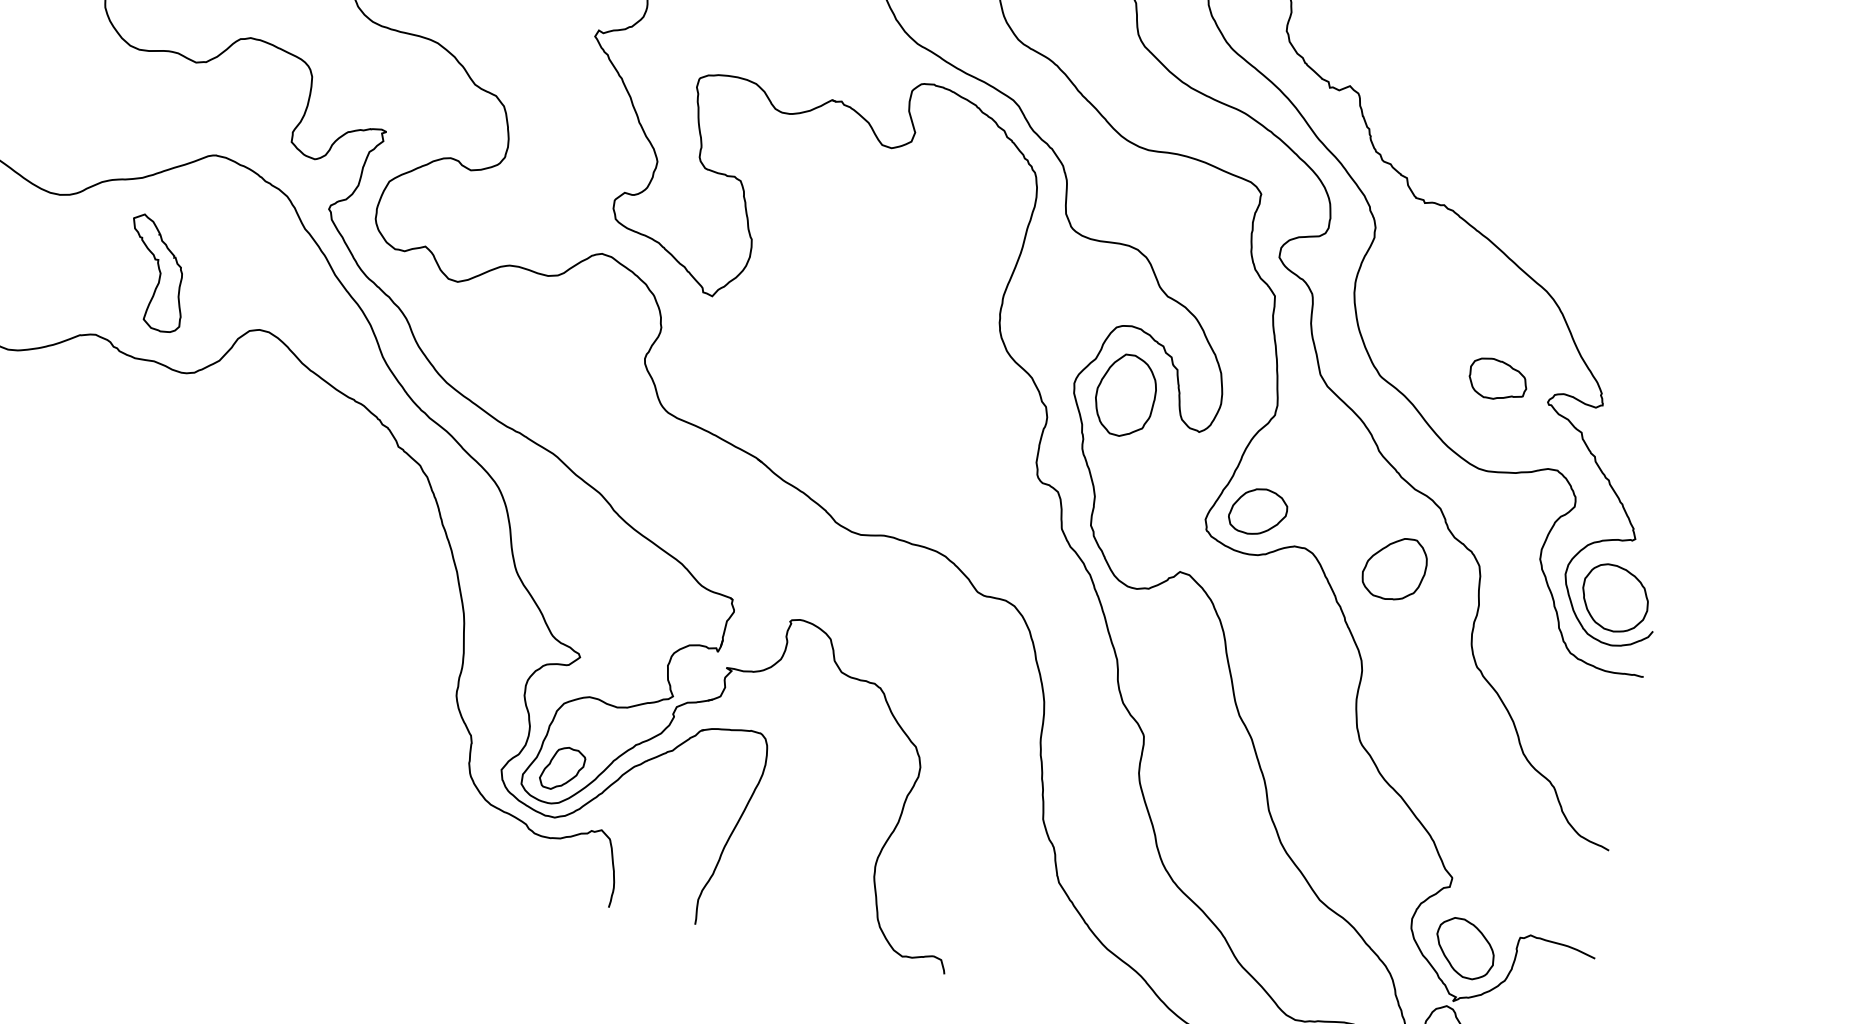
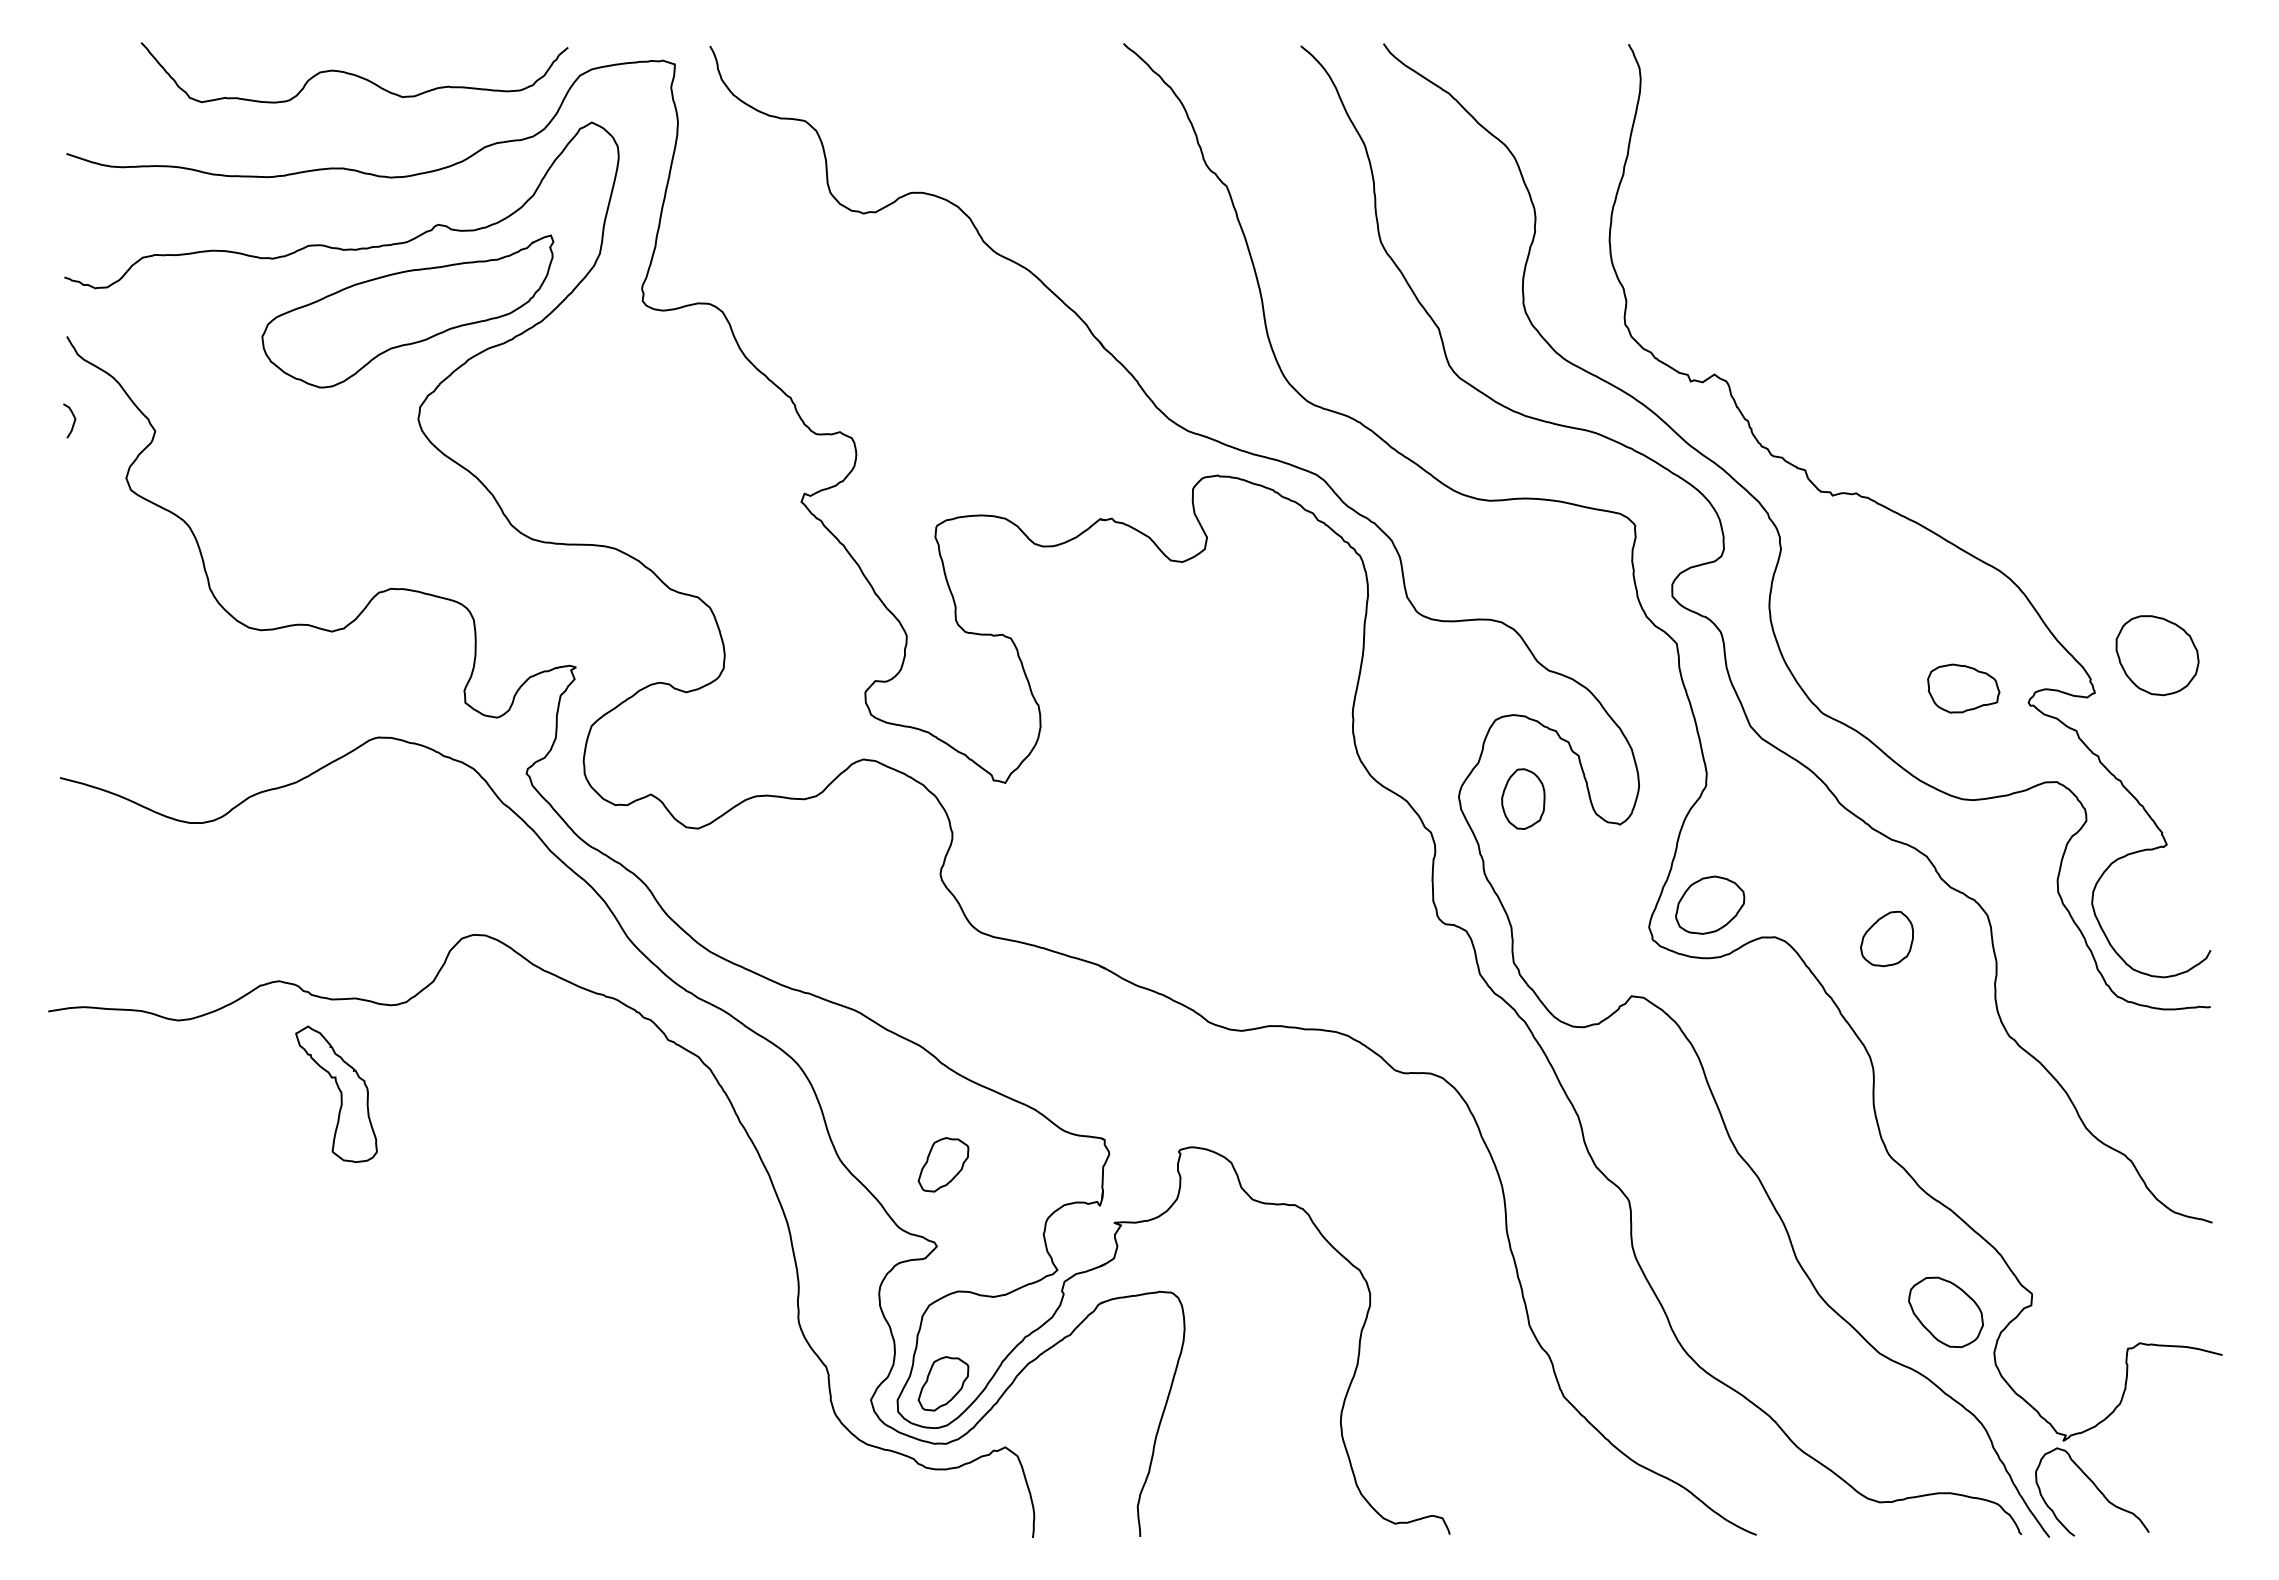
part: (156, 273) -> (336, 1094), moved
part: (1126, 395) -> (1523, 798), size x0.6
part: (1394, 567) -> (1886, 938), size x0.7
part: (599, 592) -> (943, 1164), added
part: (1615, 598) -> (2157, 655), moved
part: (1464, 948) -> (1945, 1312), moved

